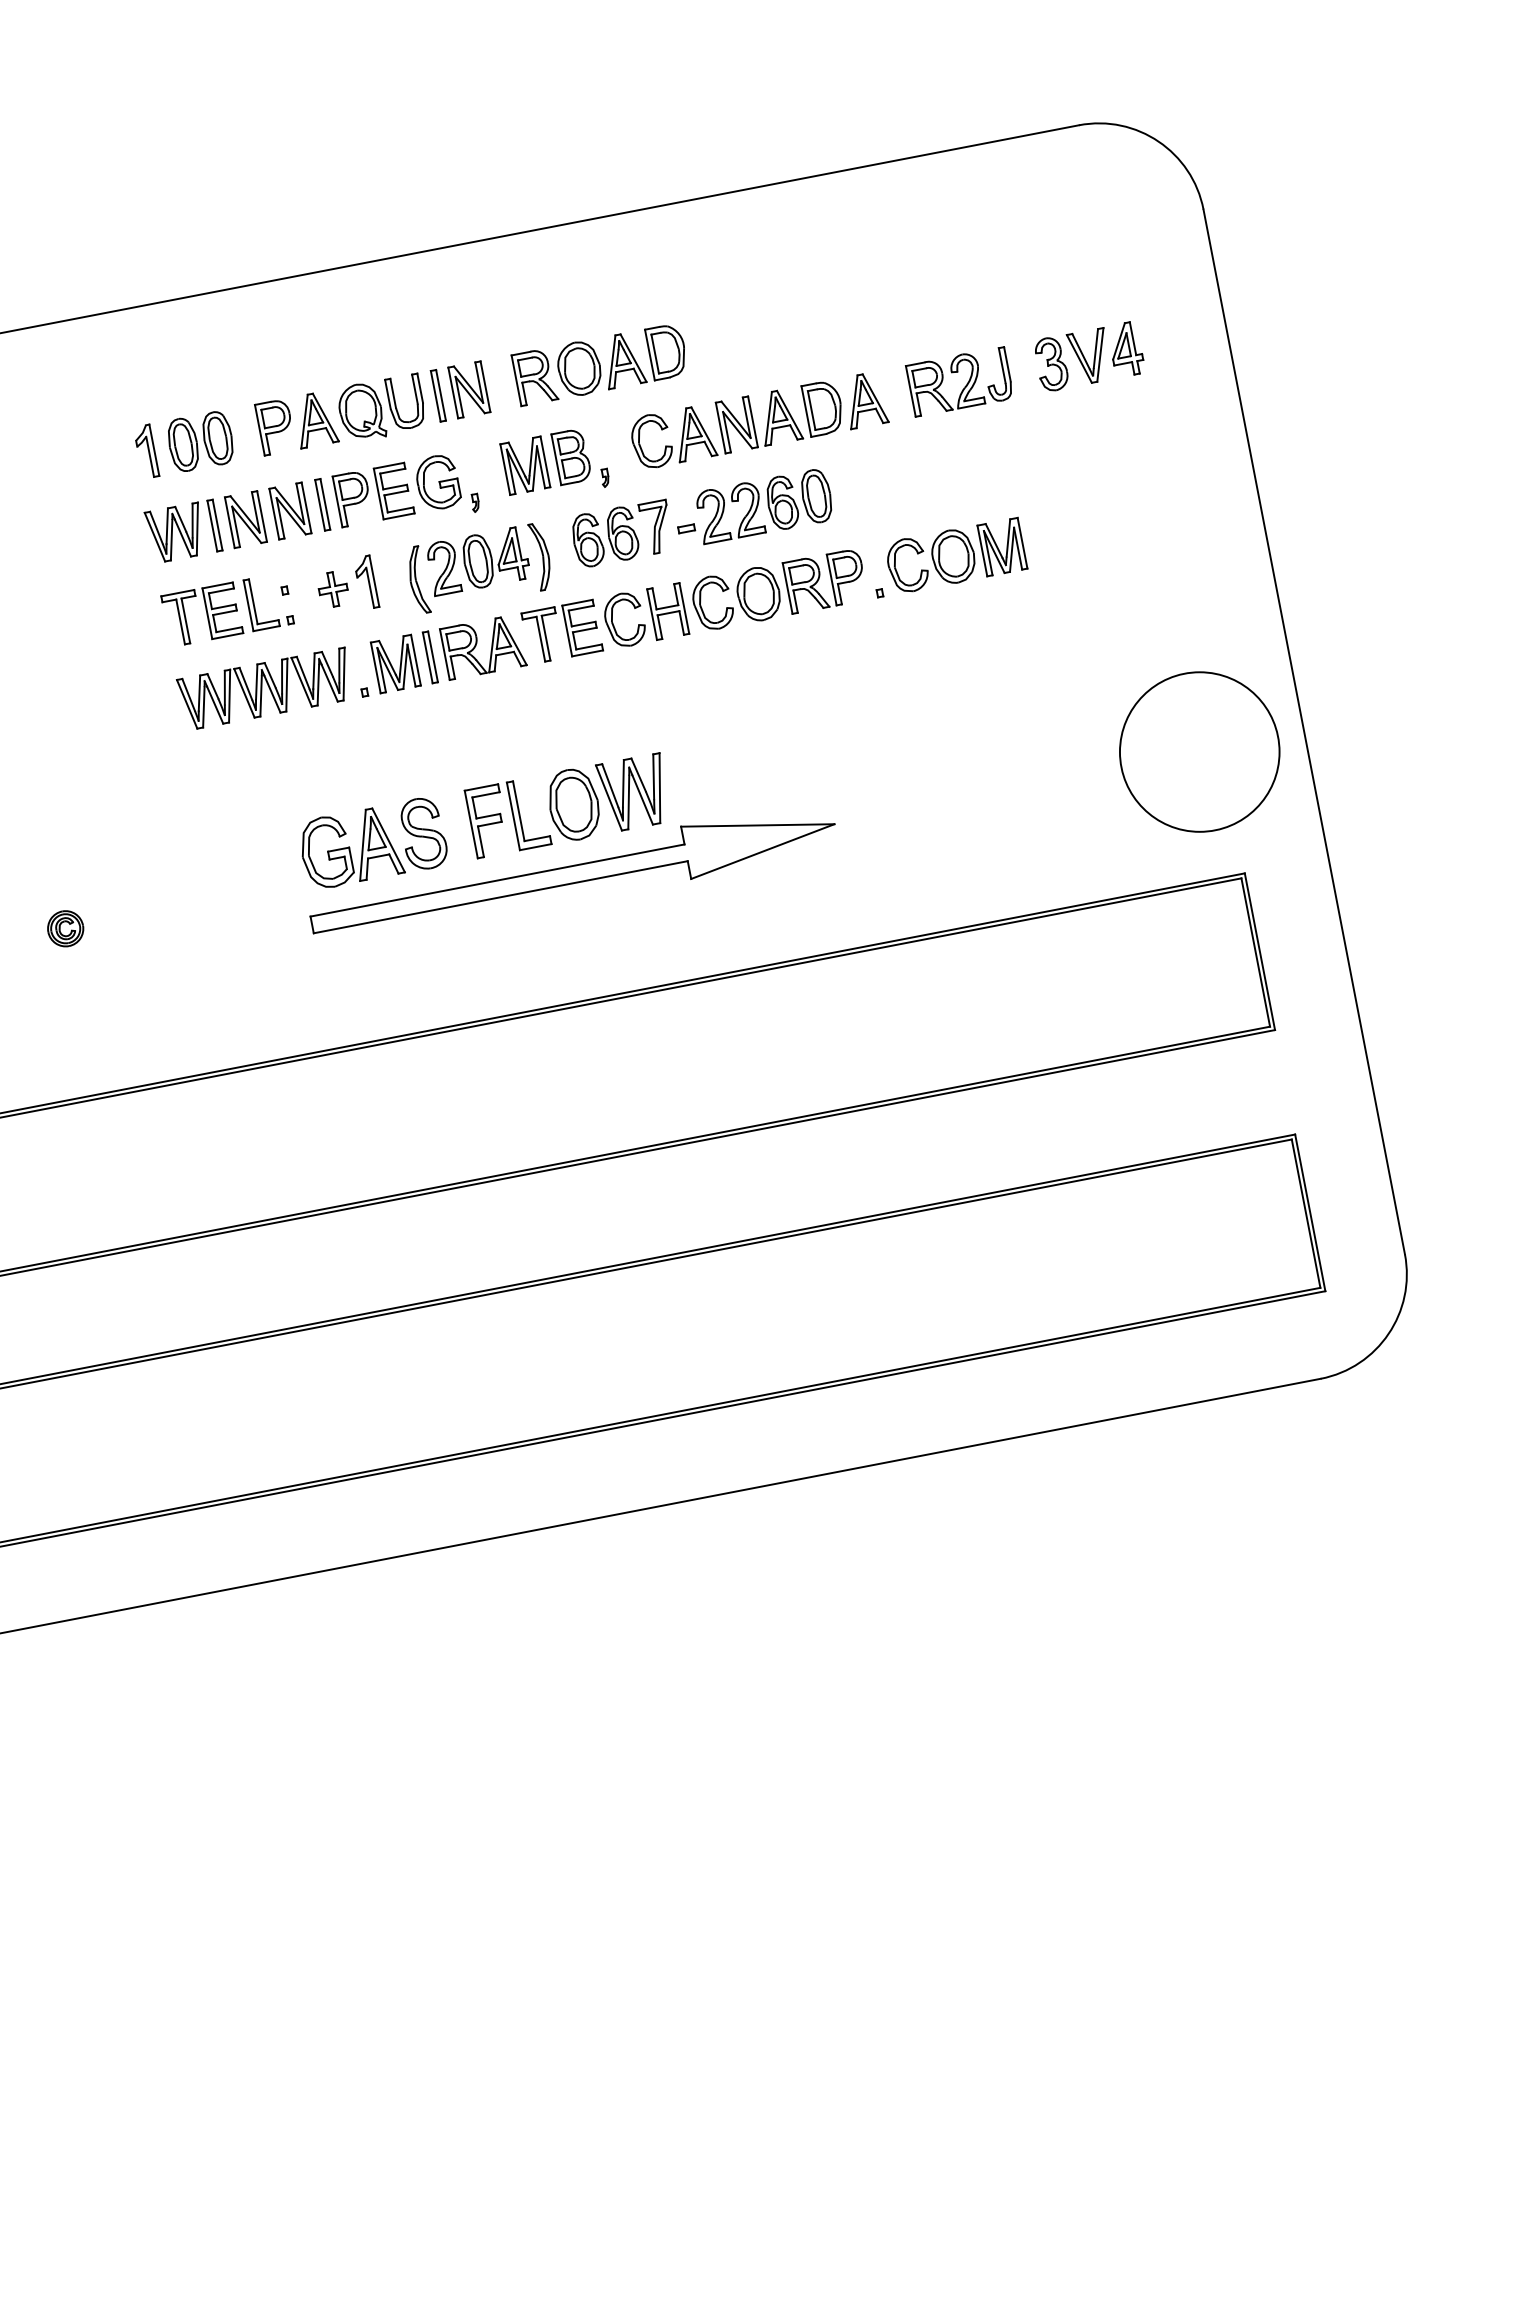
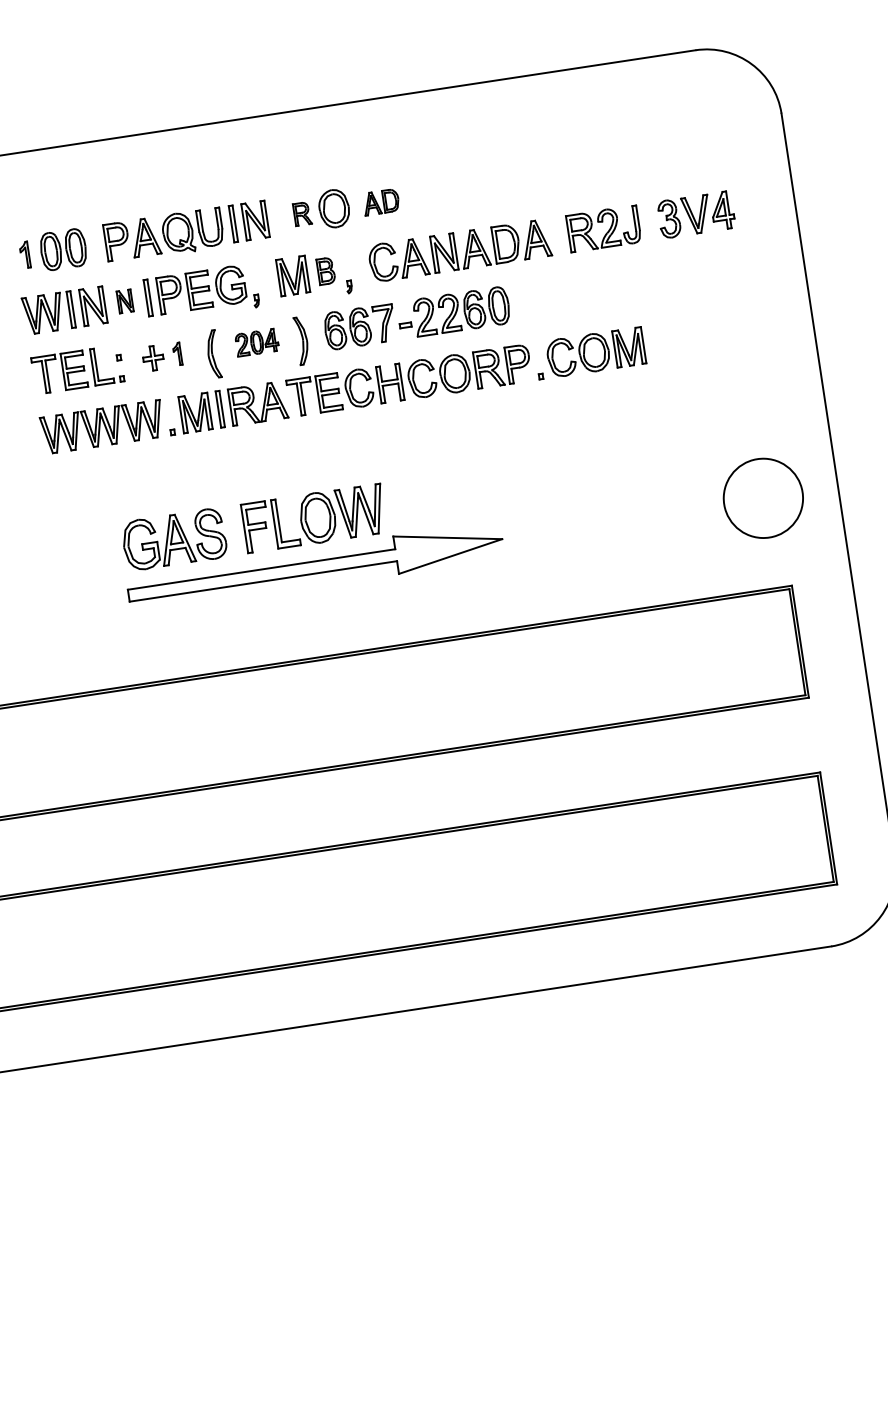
part: (646, 357) -> (382, 202), size x0.6
part: (534, 378) -> (302, 214), size x0.6
part: (147, 450) -> (25, 254), size x0.7
part: (570, 457) -> (325, 271), size x0.7
part: (290, 510) -> (125, 301), size x0.6
part: (478, 561) -> (257, 342), size x0.6
part: (367, 581) -> (177, 353), size x0.6
circle: (1199, 751) -> (763, 497), size x0.7

